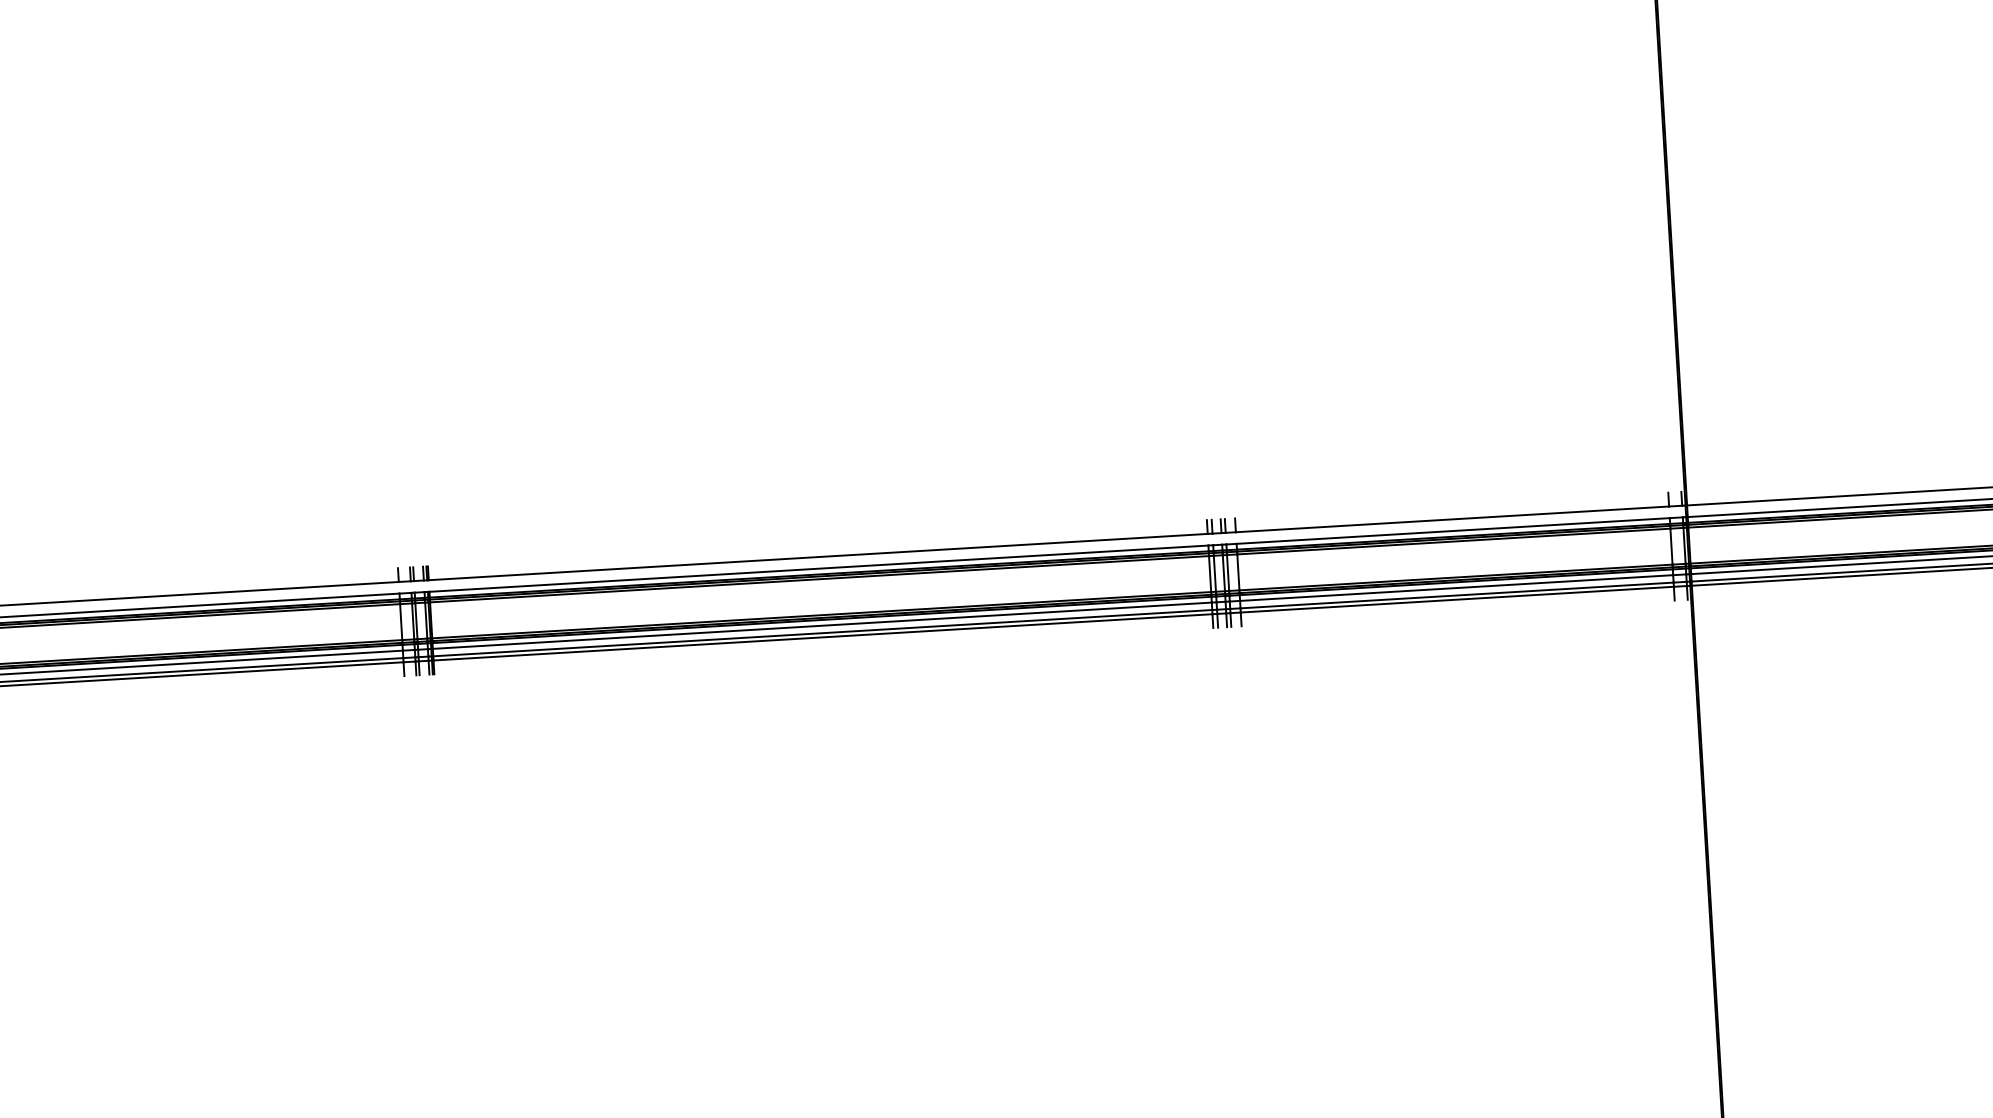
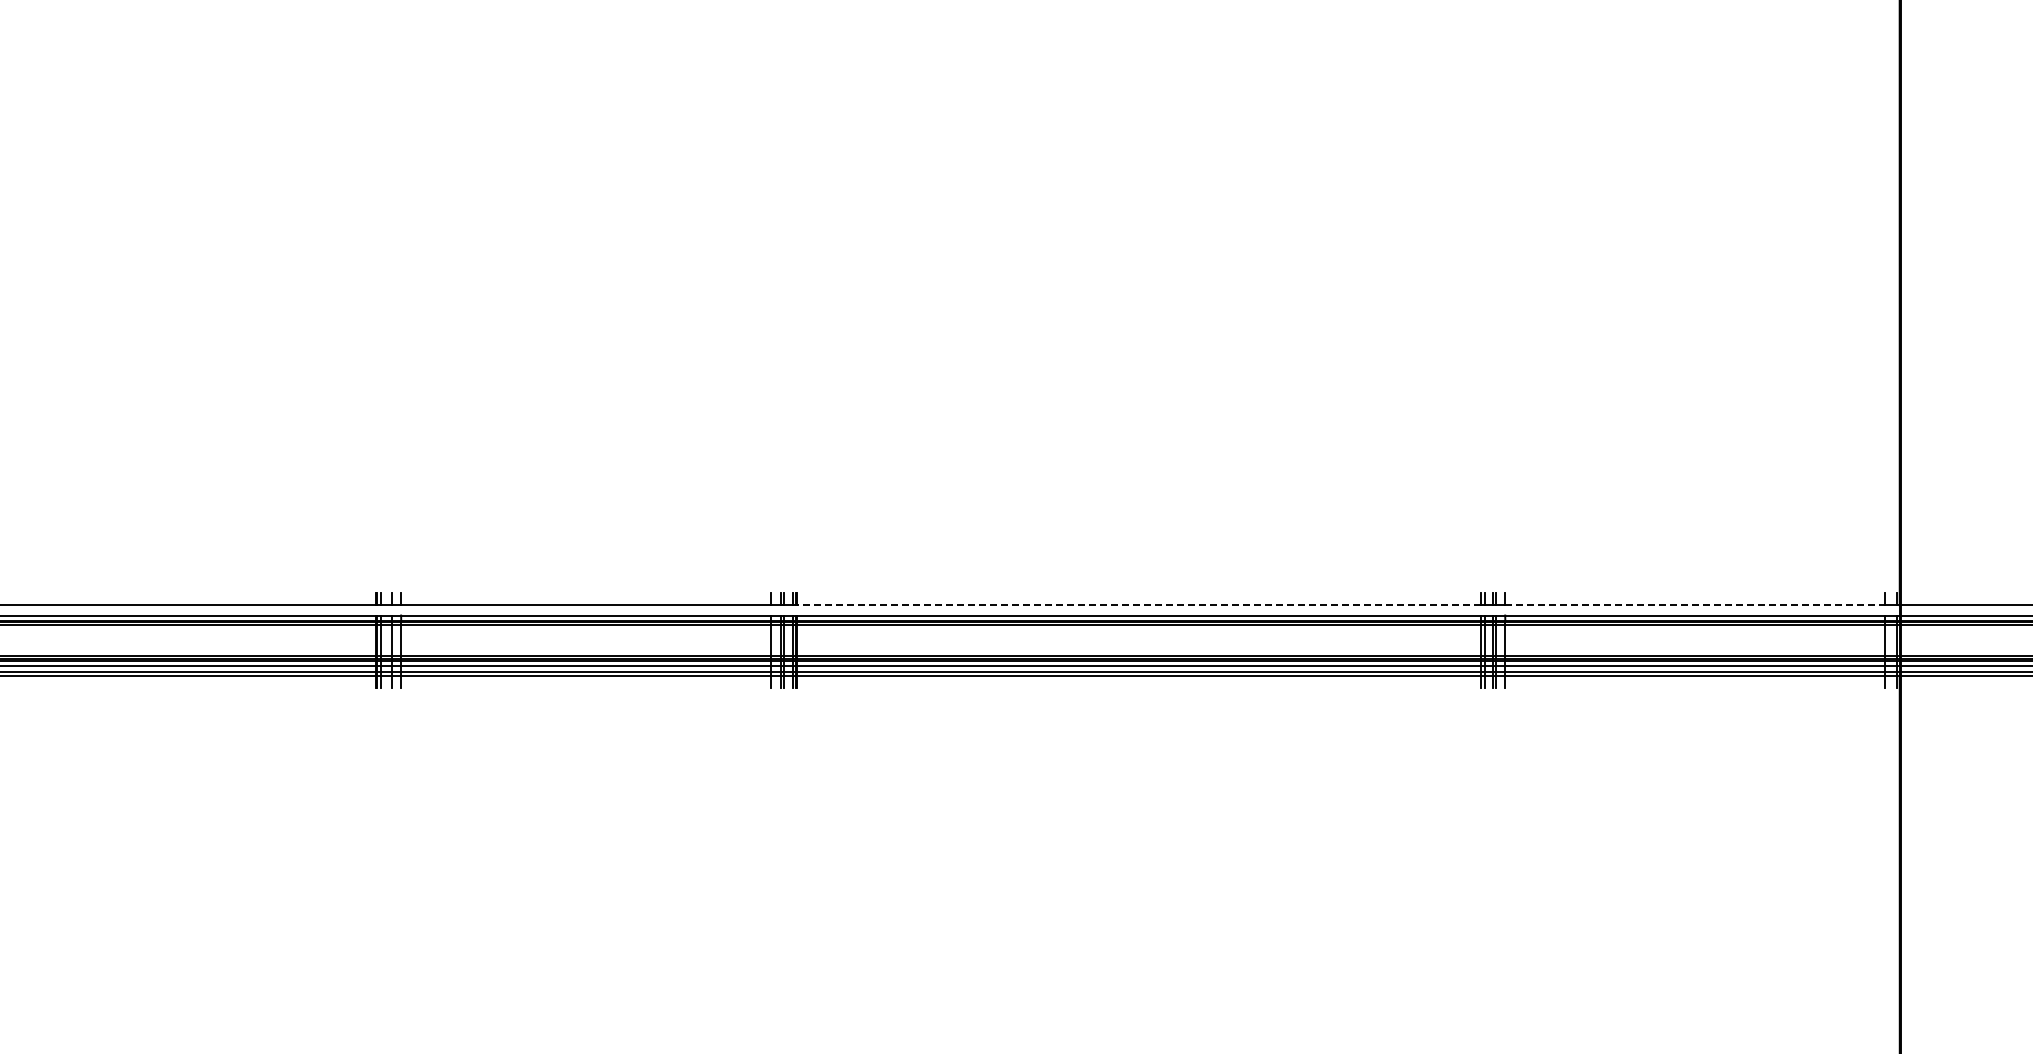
line: (1452, 519) -> (1695, 605), solid -> dashed
line: (817, 557) -> (1138, 605), solid -> dashed

